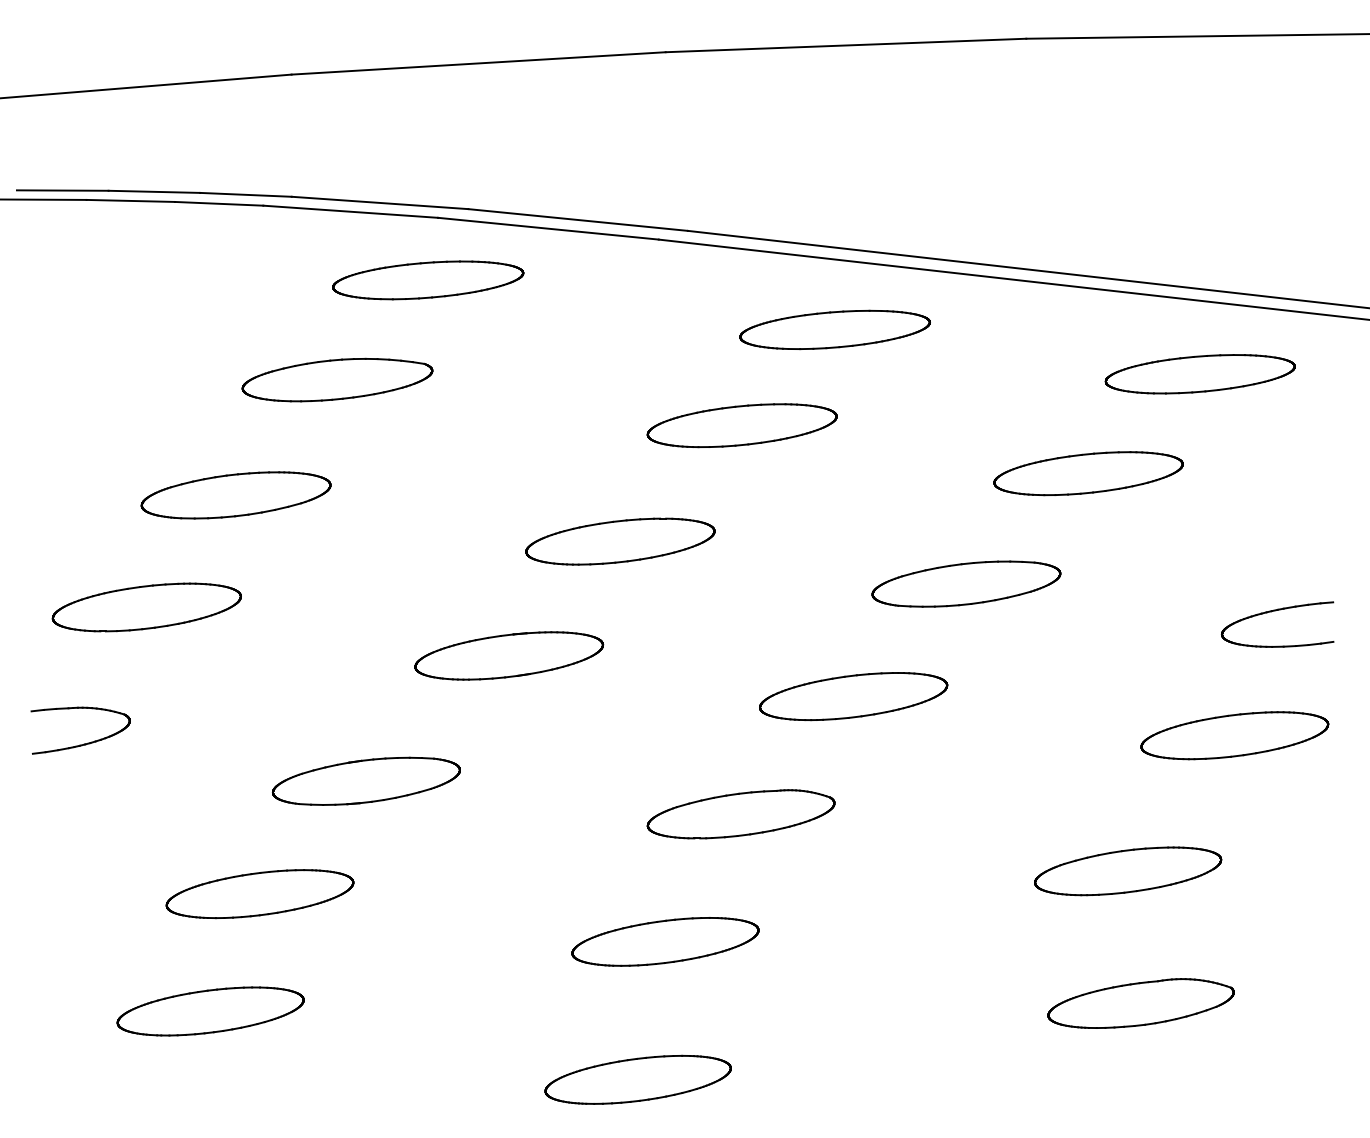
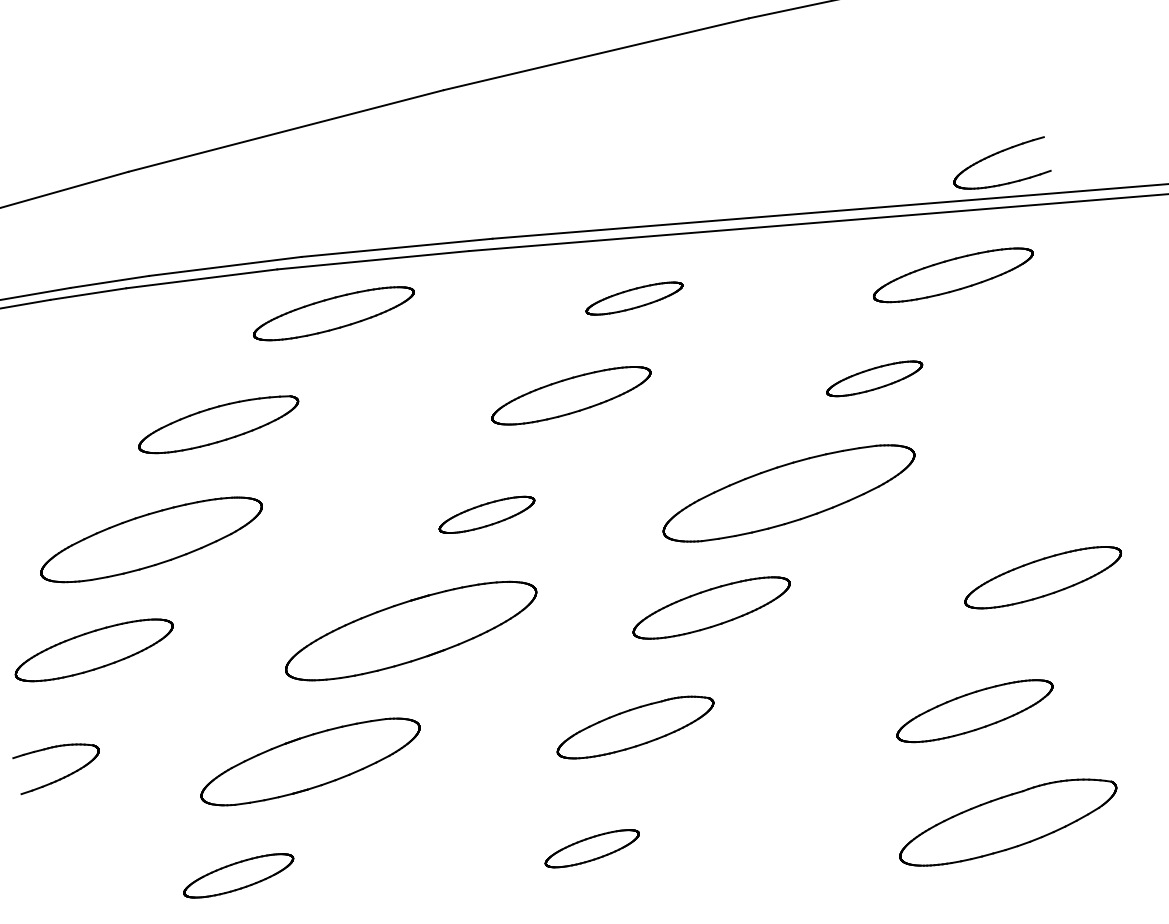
part: (428, 280) -> (334, 313), moved
part: (834, 329) -> (633, 298), size x0.6
part: (1088, 473) -> (874, 378), size x0.6
part: (235, 495) -> (151, 540), size x1.4
part: (620, 541) -> (487, 514), size x0.6
part: (966, 583) -> (789, 492), size x1.6
part: (1275, 611) -> (996, 154), moved
part: (509, 655) -> (411, 630), size x1.6
part: (366, 780) -> (310, 761), size x1.4
part: (259, 894) -> (238, 876), size x0.7
part: (665, 941) -> (592, 848), size x0.6
part: (1140, 1003) -> (1007, 821), size x1.4

